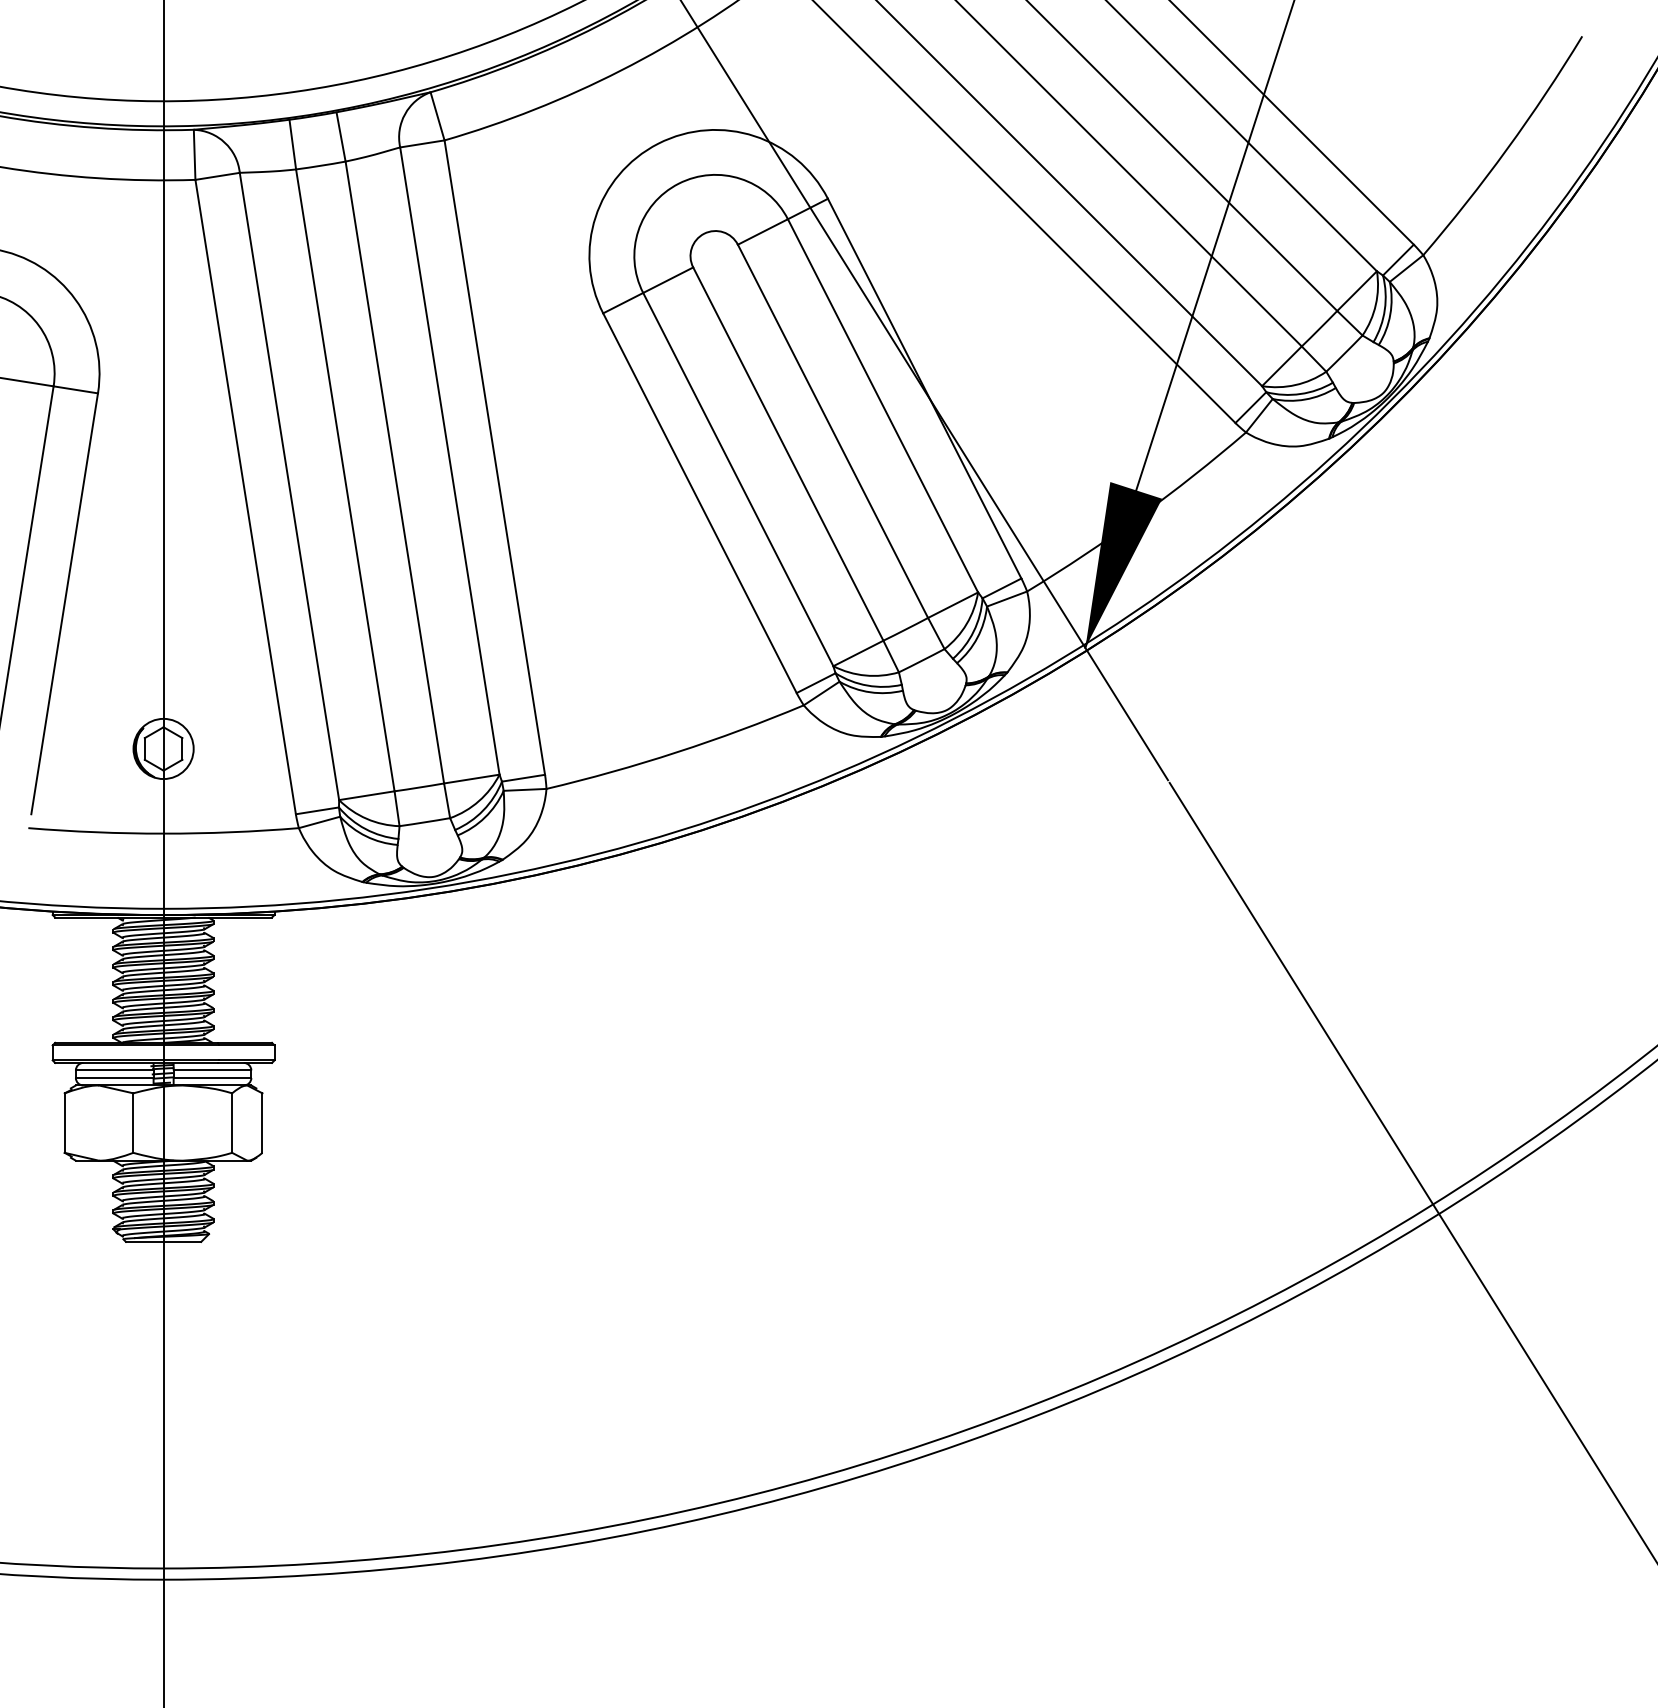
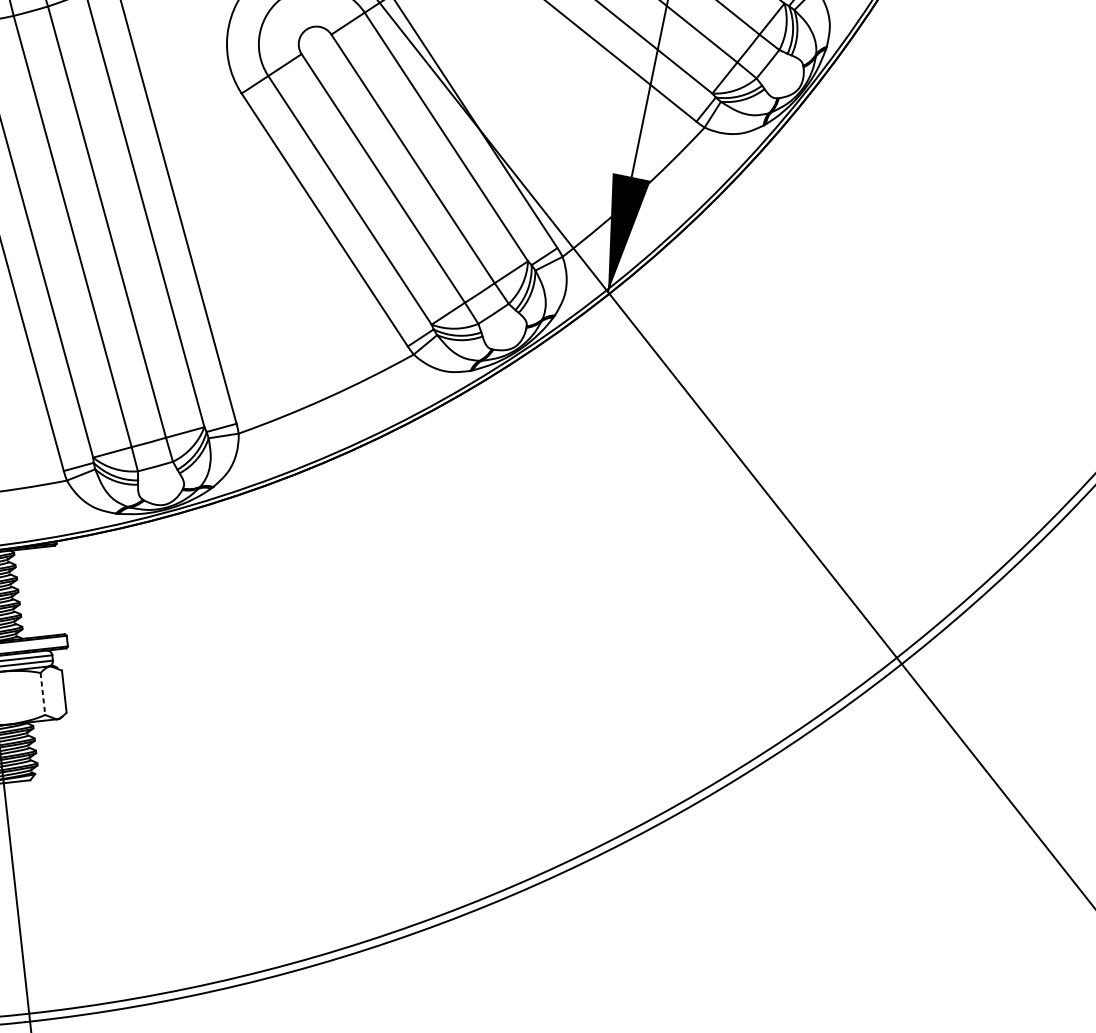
line: (232, 1123) -> (43, 694), solid -> dashed

